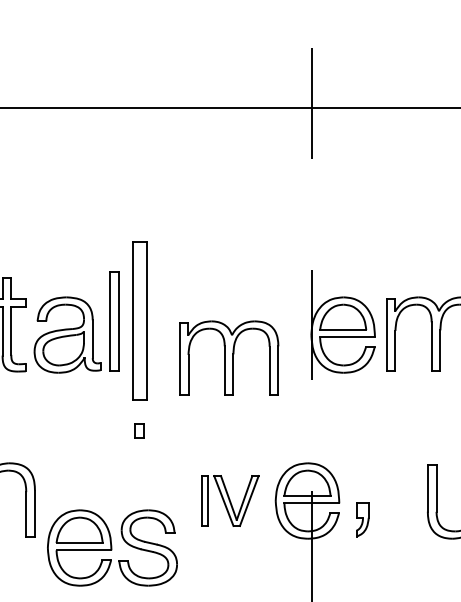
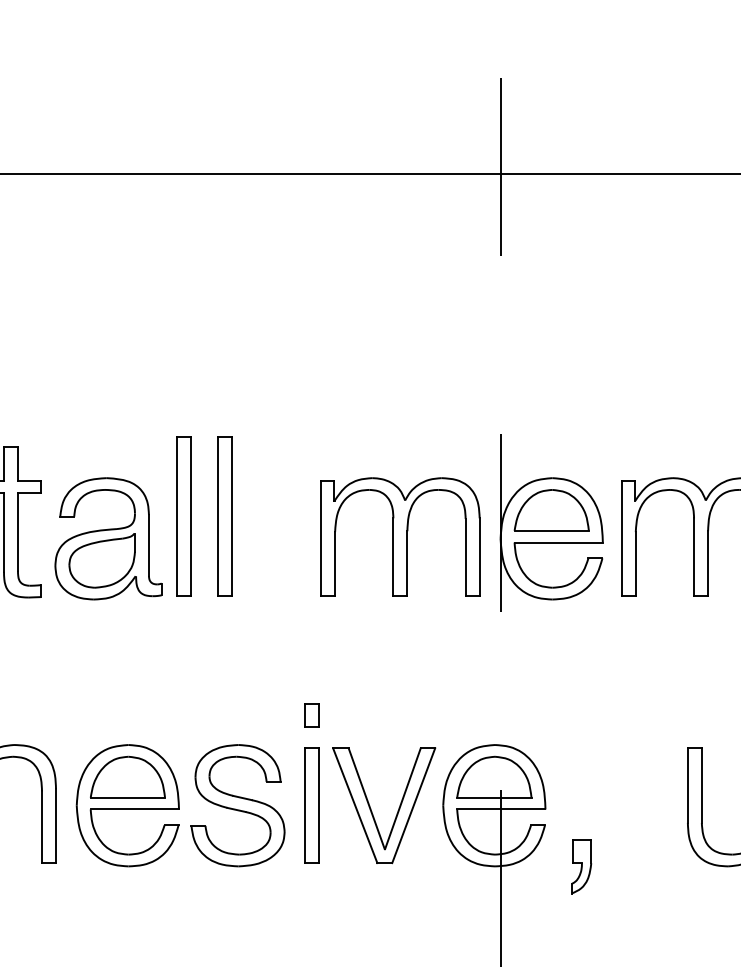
part: (140, 321) -> (225, 516), size x0.62
part: (229, 357) -> (401, 536), moved
part: (139, 430) -> (312, 714), moved
part: (230, 500) -> (370, 804), size x1.43
part: (362, 519) -> (581, 865), moved
part: (112, 547) -> (180, 804), moved

